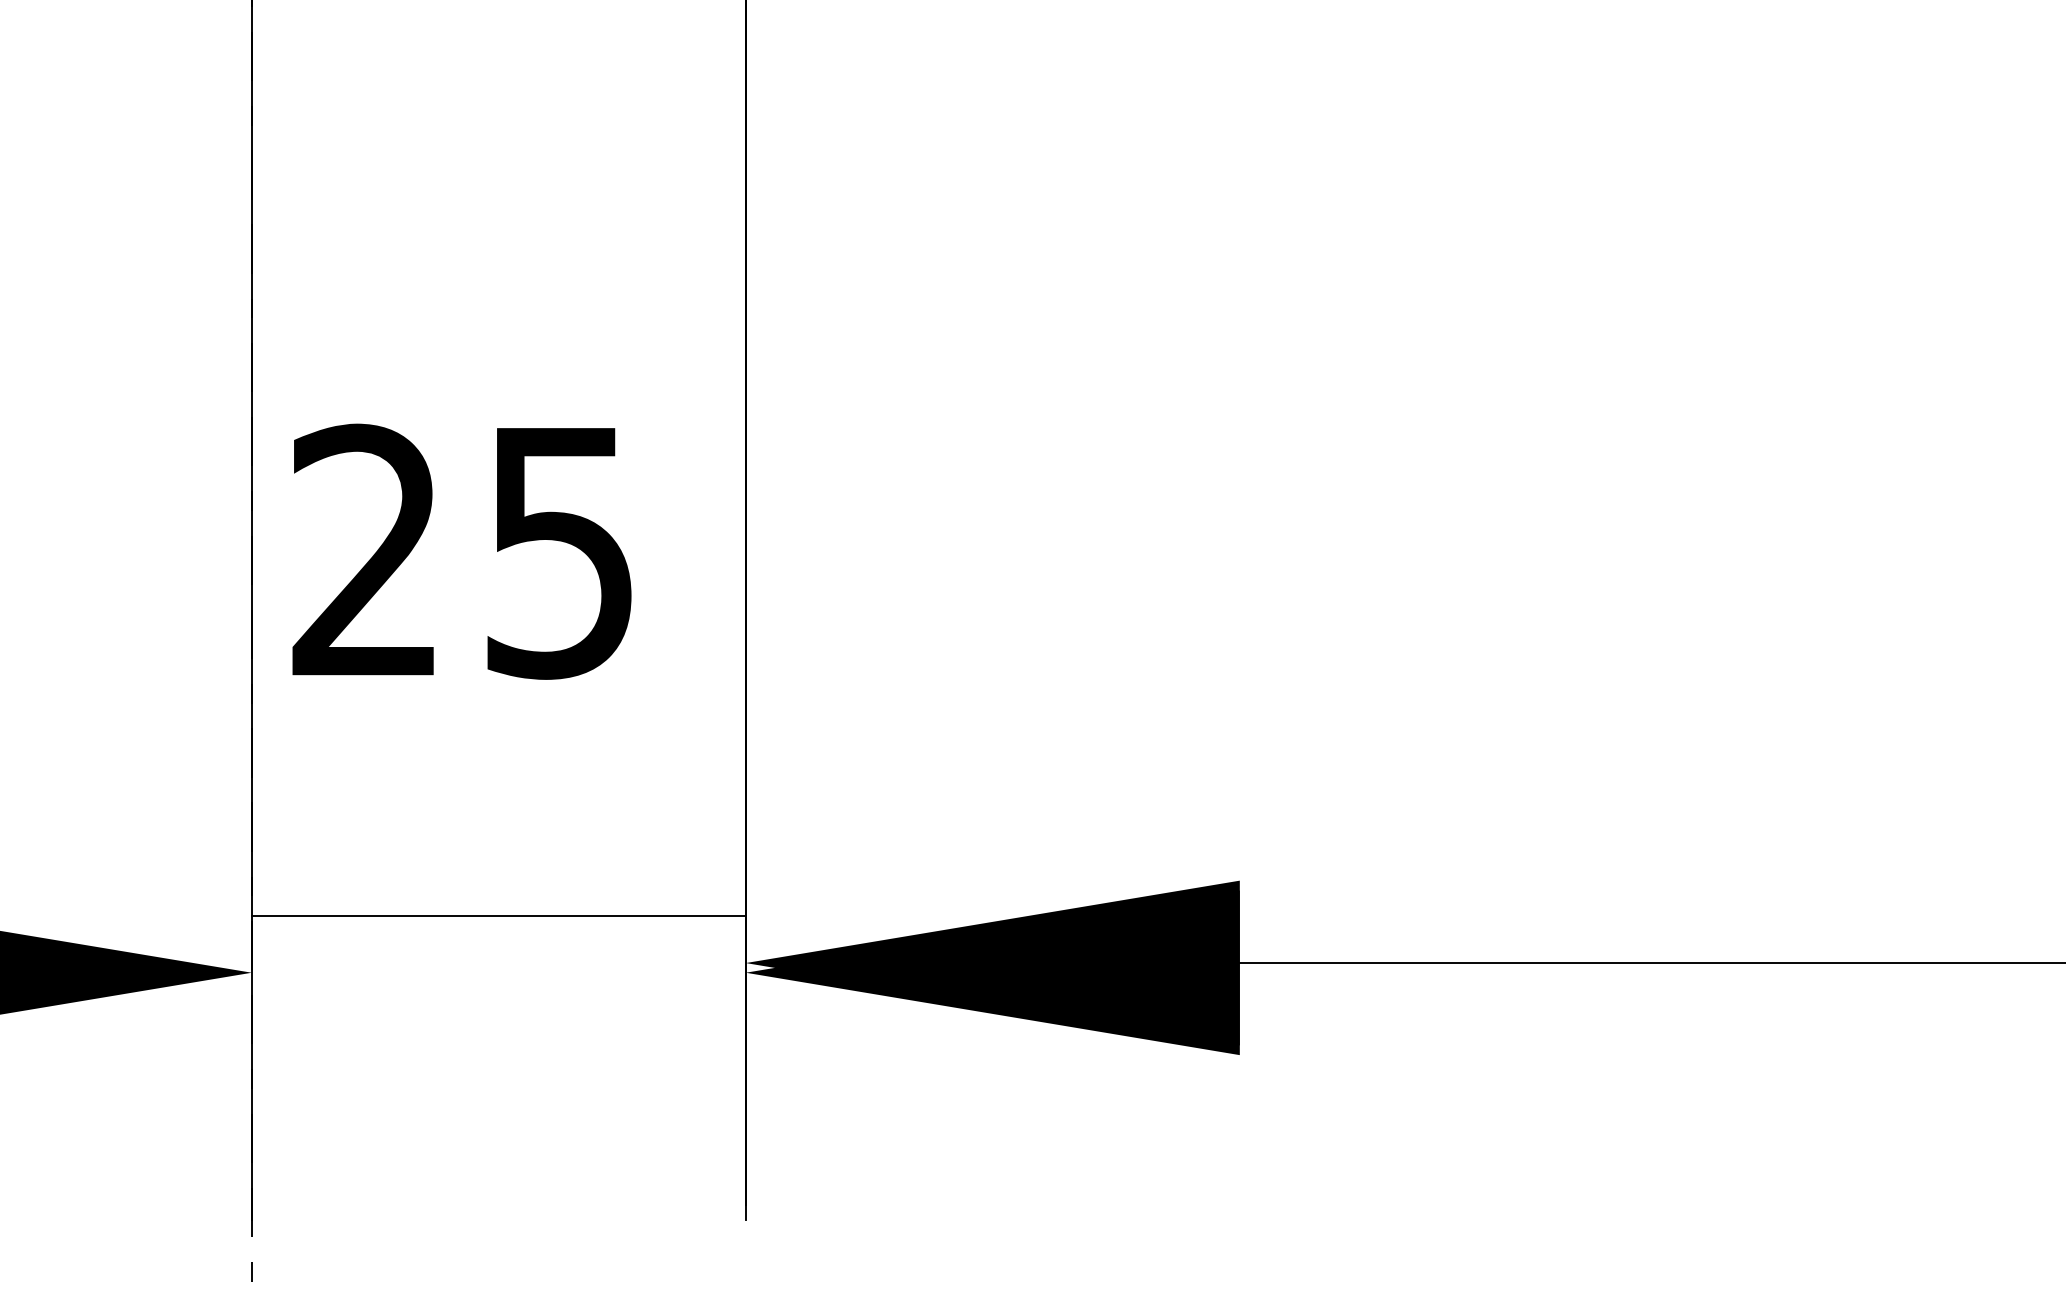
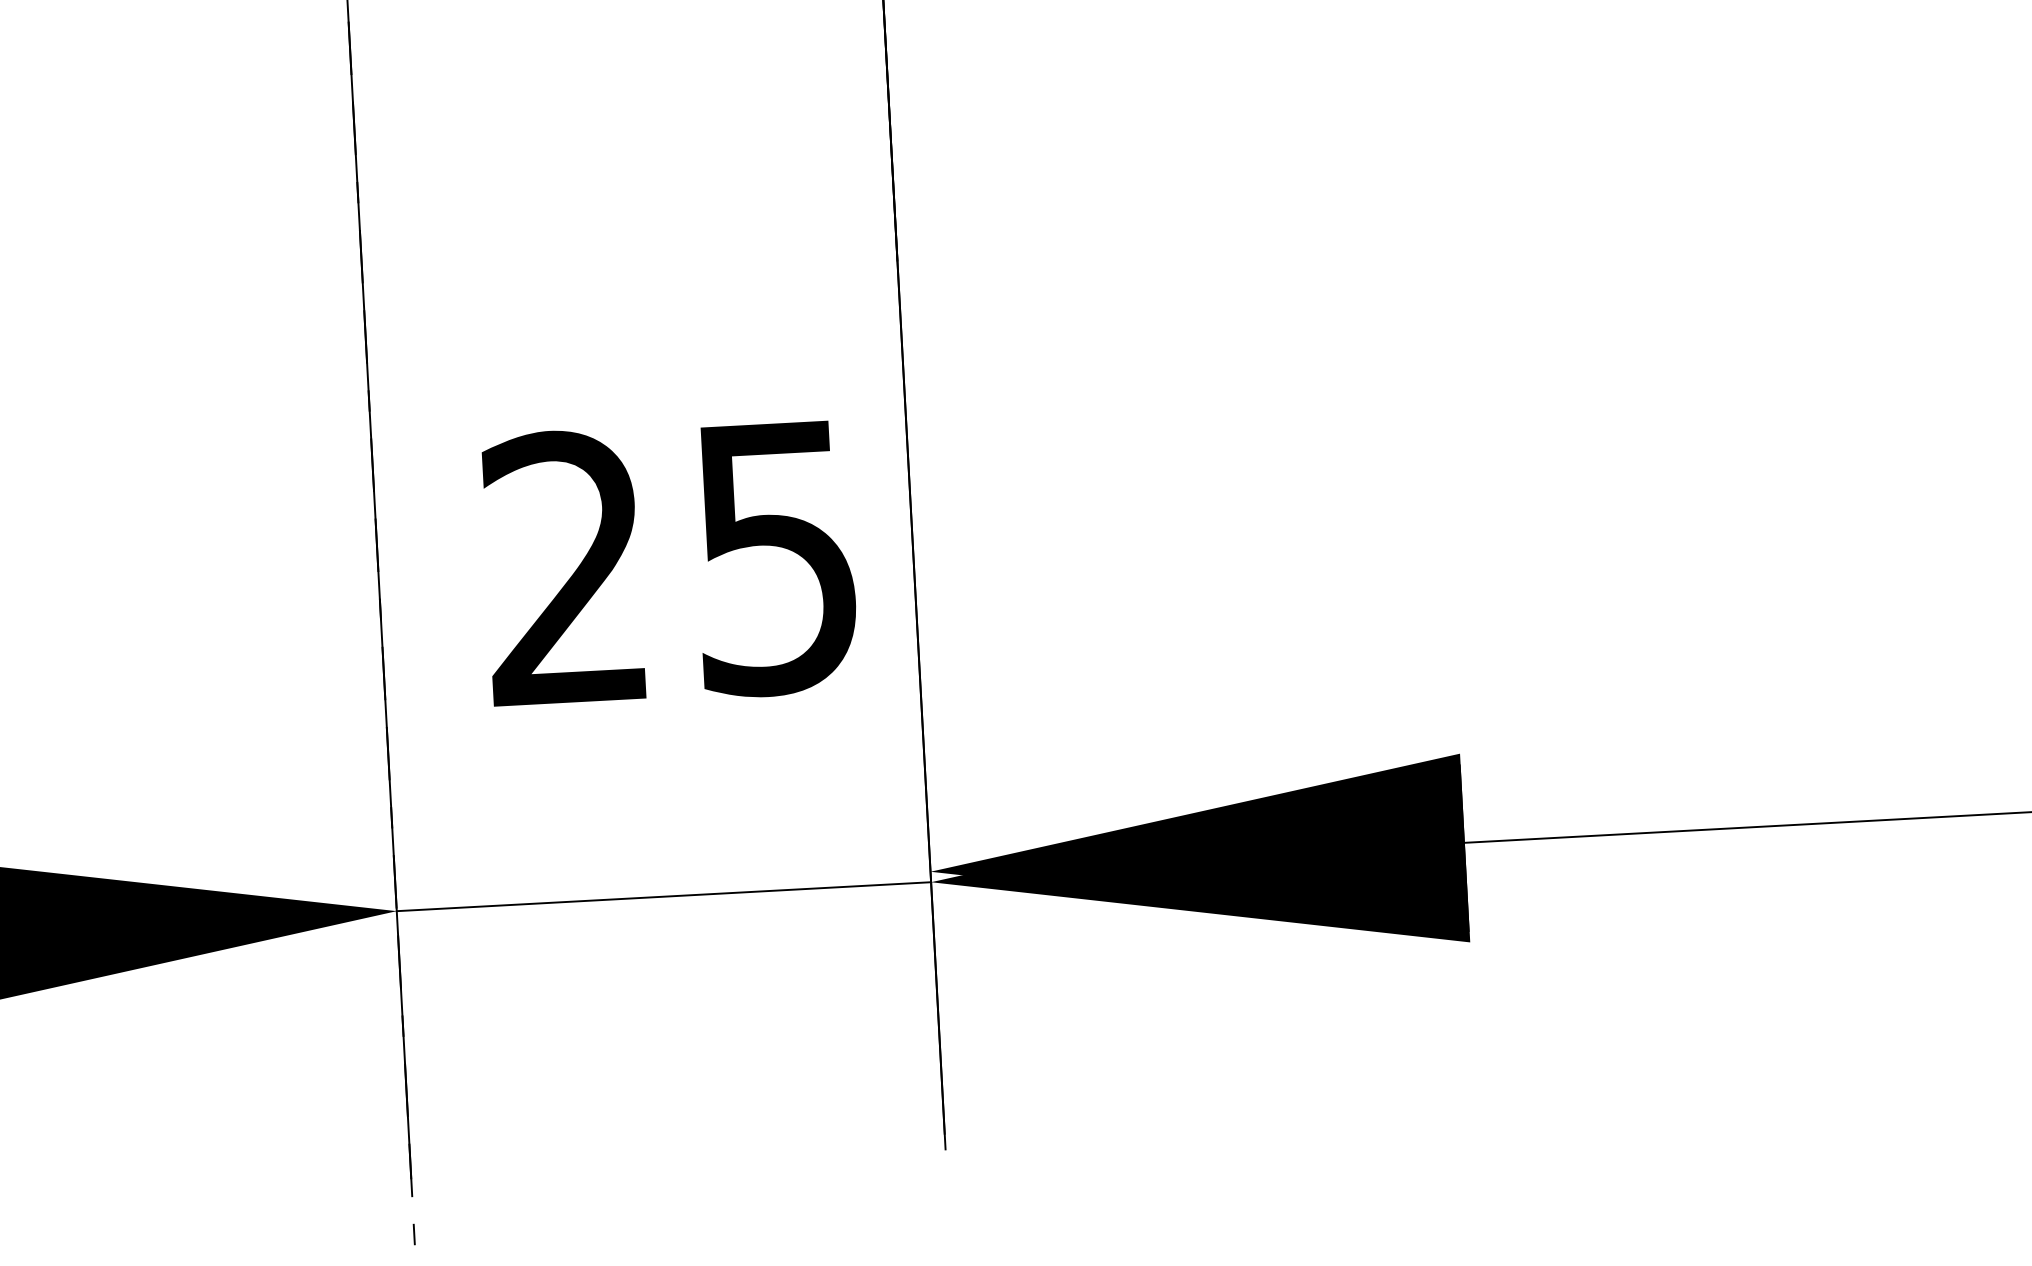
text: (461, 551) -> (669, 563), moved
line: (498, 915) -> (663, 896), moved

